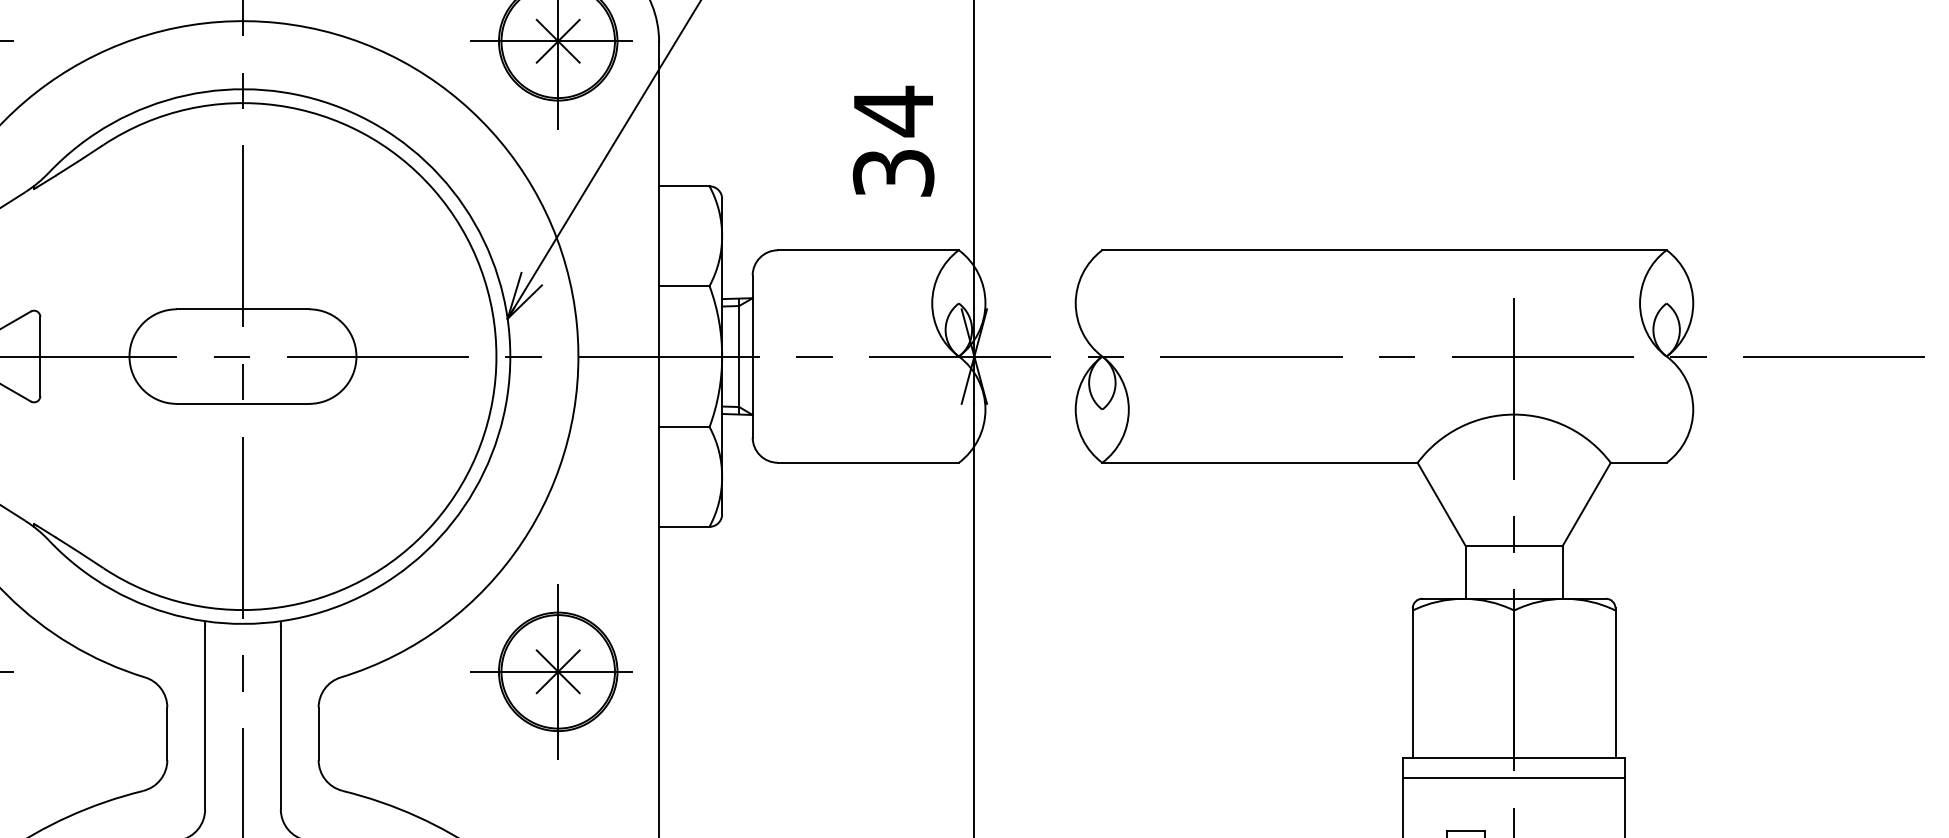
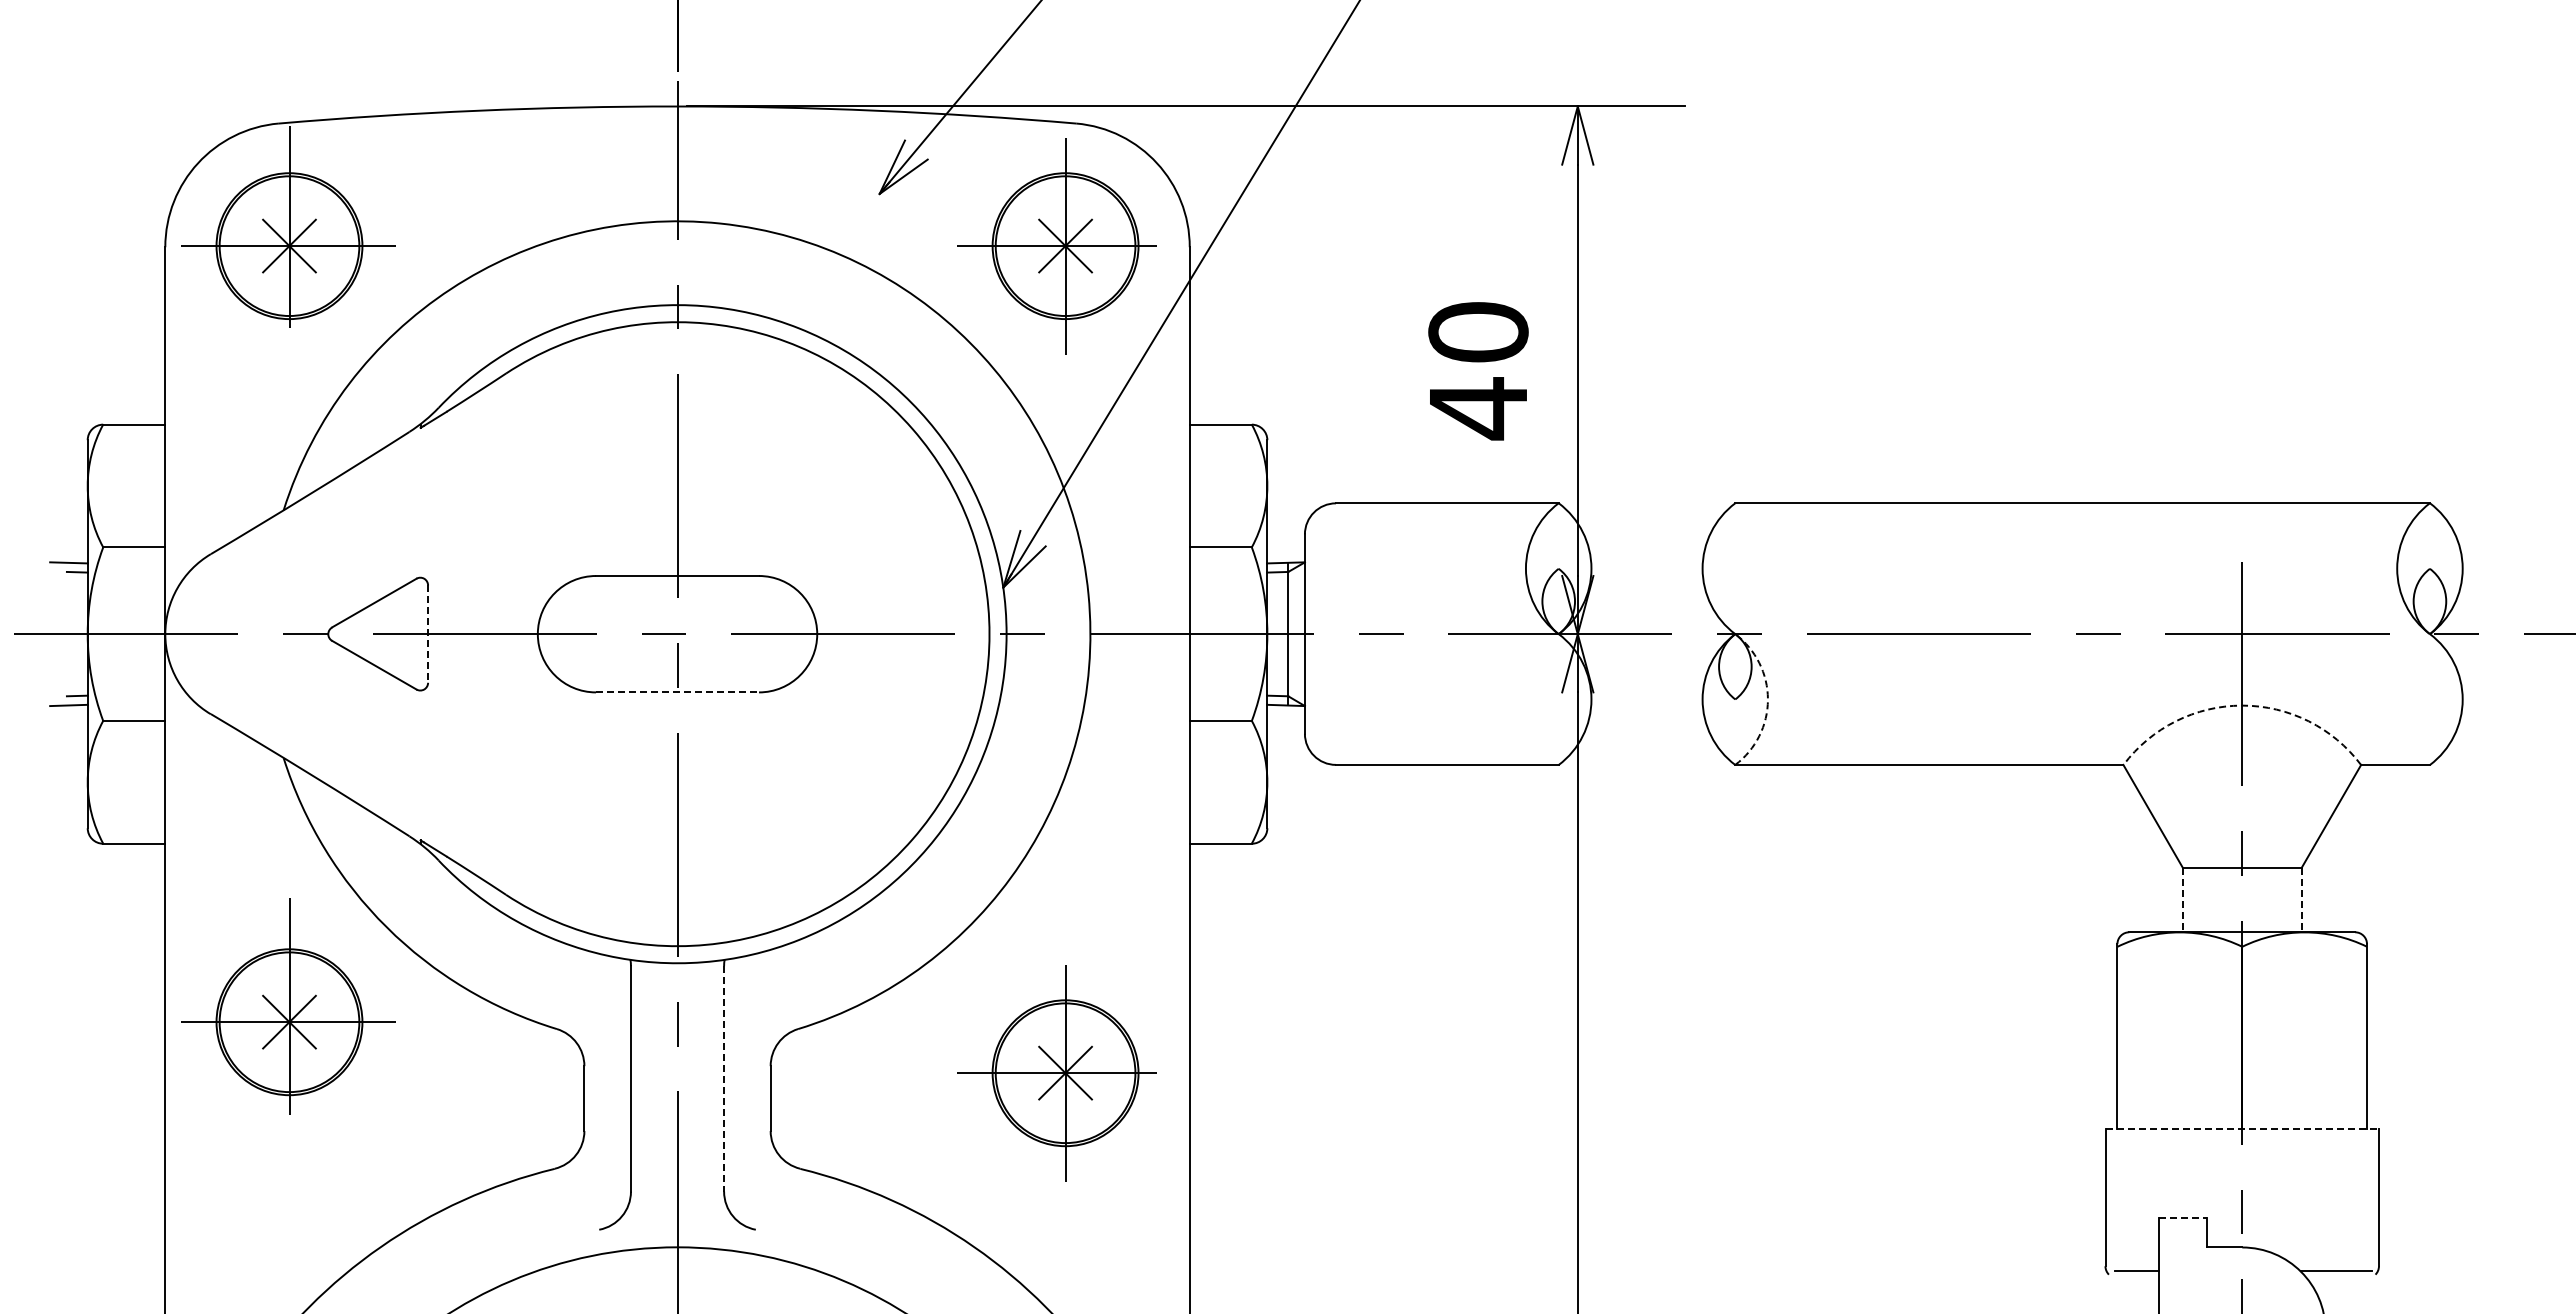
text: (893, 142) -> (1478, 370), 34 -> 40
line: (40, 356) -> (428, 634), solid -> dashed
line: (243, 403) -> (678, 692), solid -> dashed
arc: (1128, 409) -> (1767, 699), solid -> dashed
arc: (1514, 414) -> (2242, 705), solid -> dashed
line: (1465, 572) -> (2182, 899), solid -> dashed
line: (1562, 572) -> (2301, 899), solid -> dashed
part: (550, 672) -> (1056, 1073), moved
line: (281, 717) -> (724, 1078), solid -> dashed
line: (1514, 758) -> (2242, 1128), solid -> dashed
line: (1513, 777) -> (2241, 1152), removed
line: (1465, 830) -> (2182, 1217), solid -> dashed

